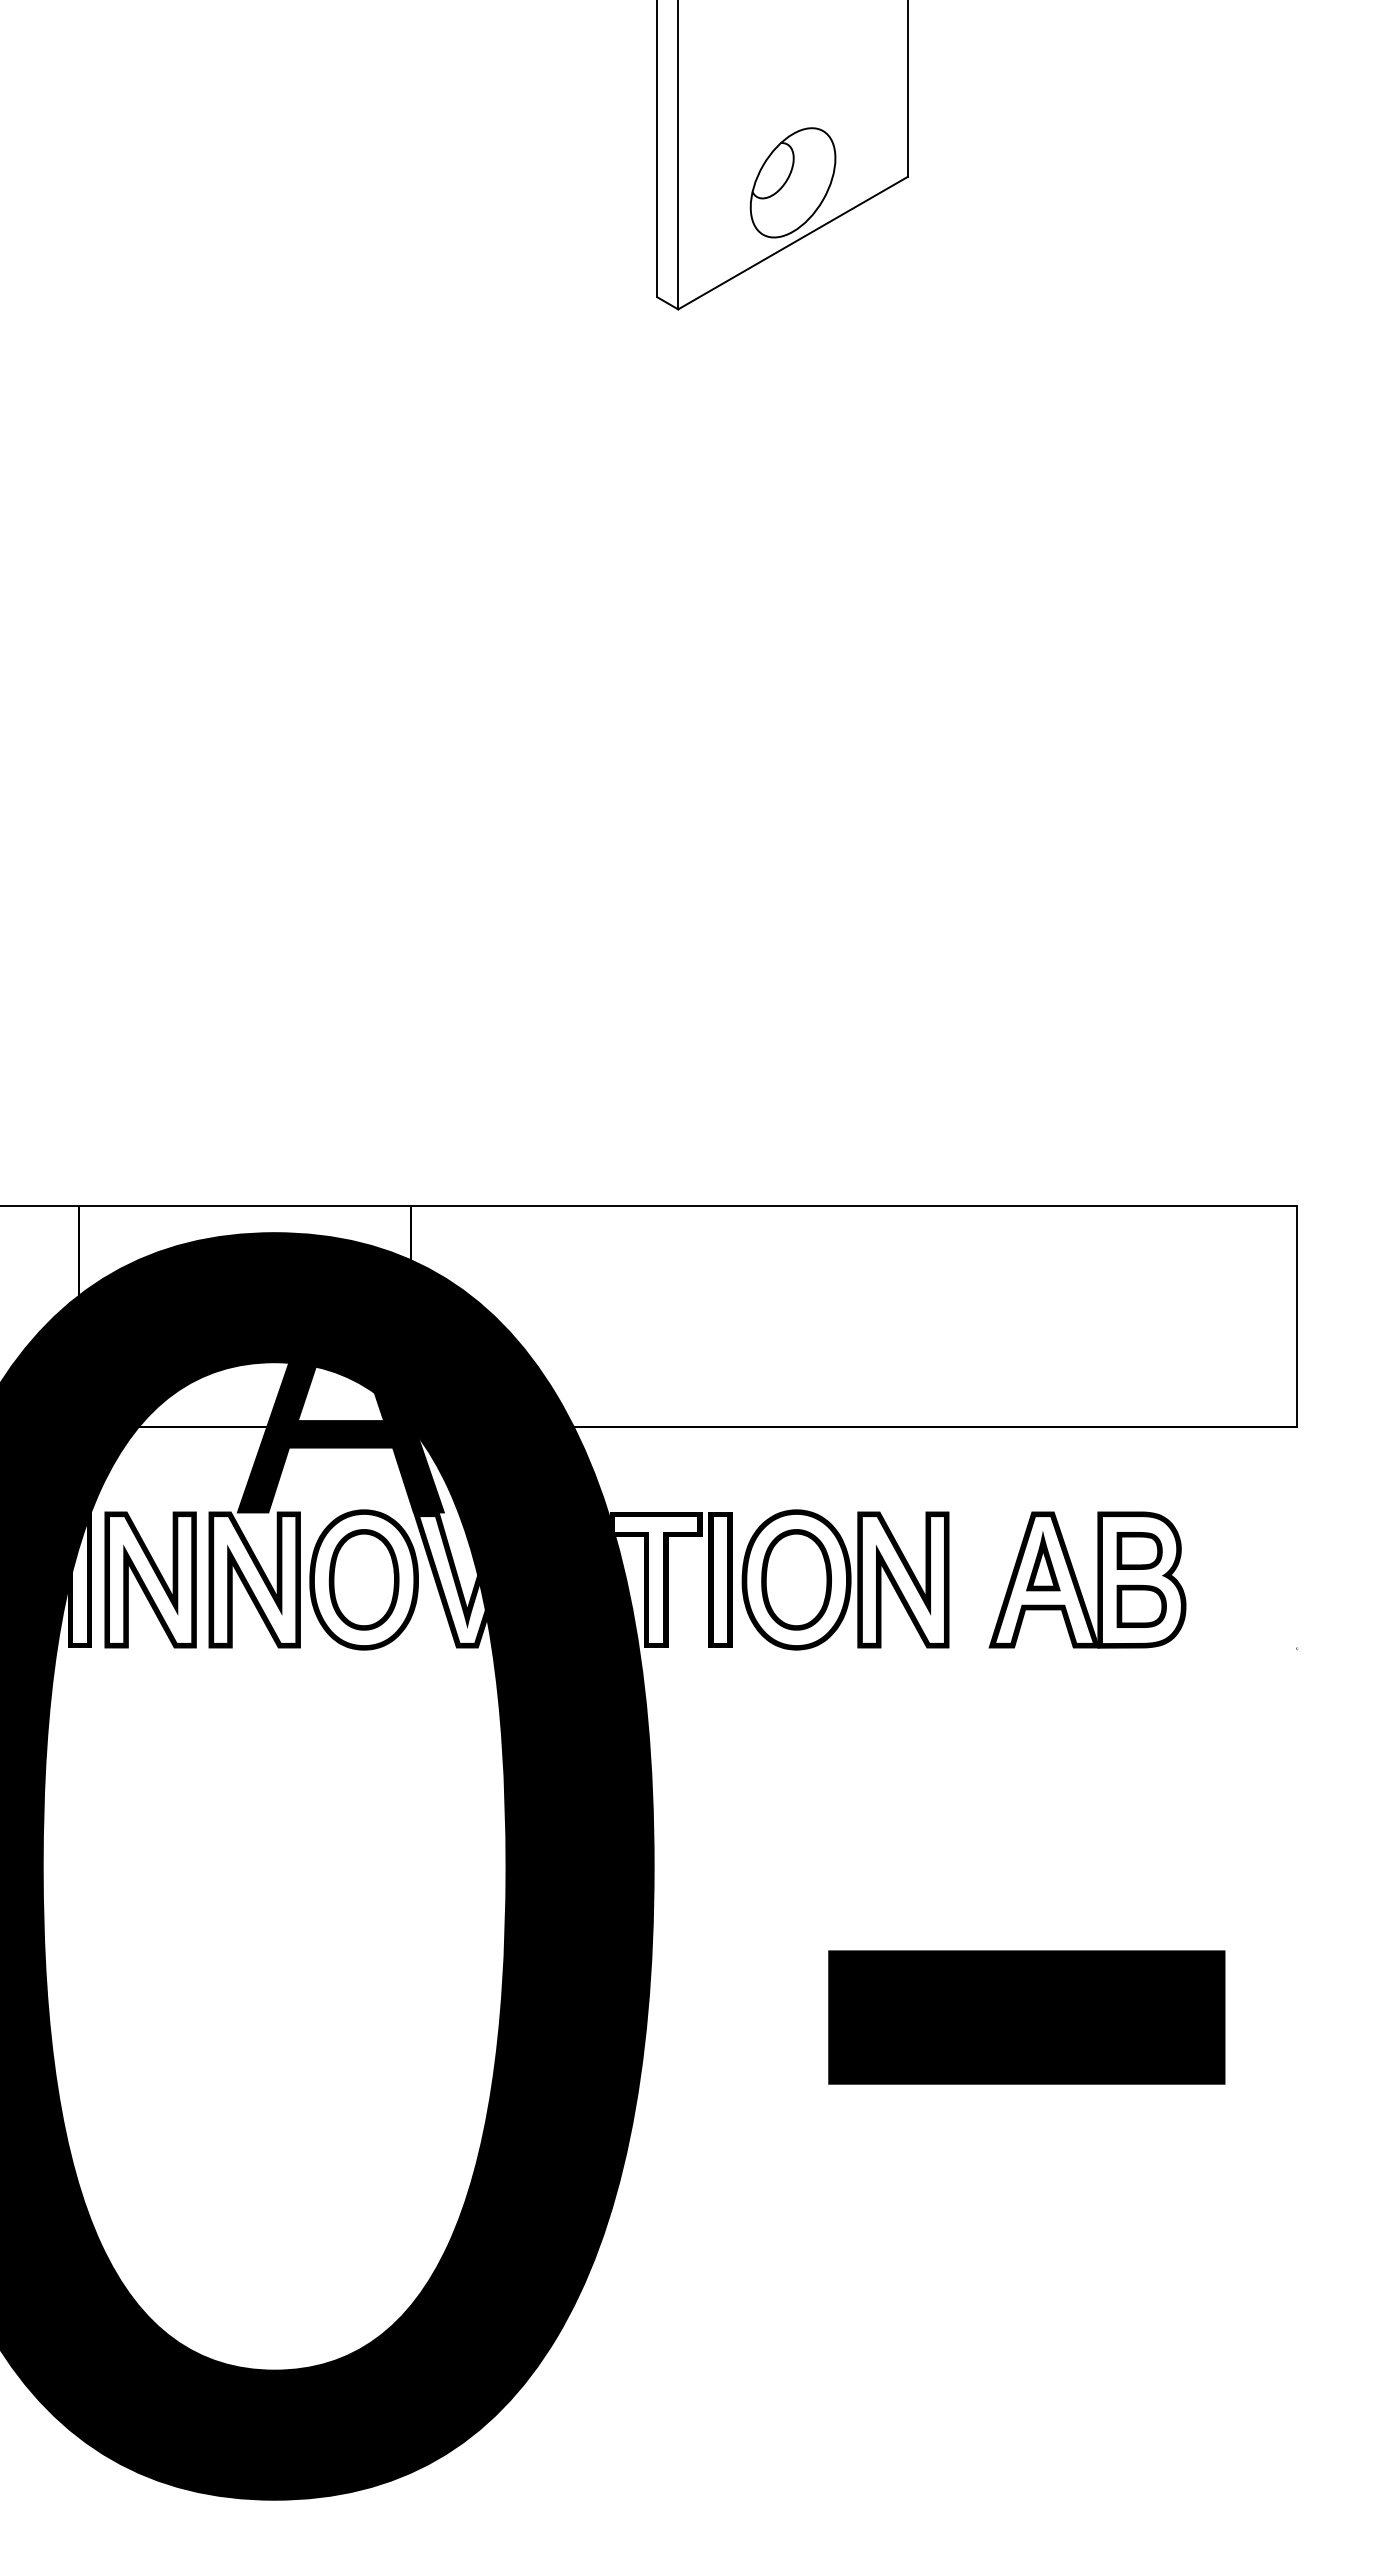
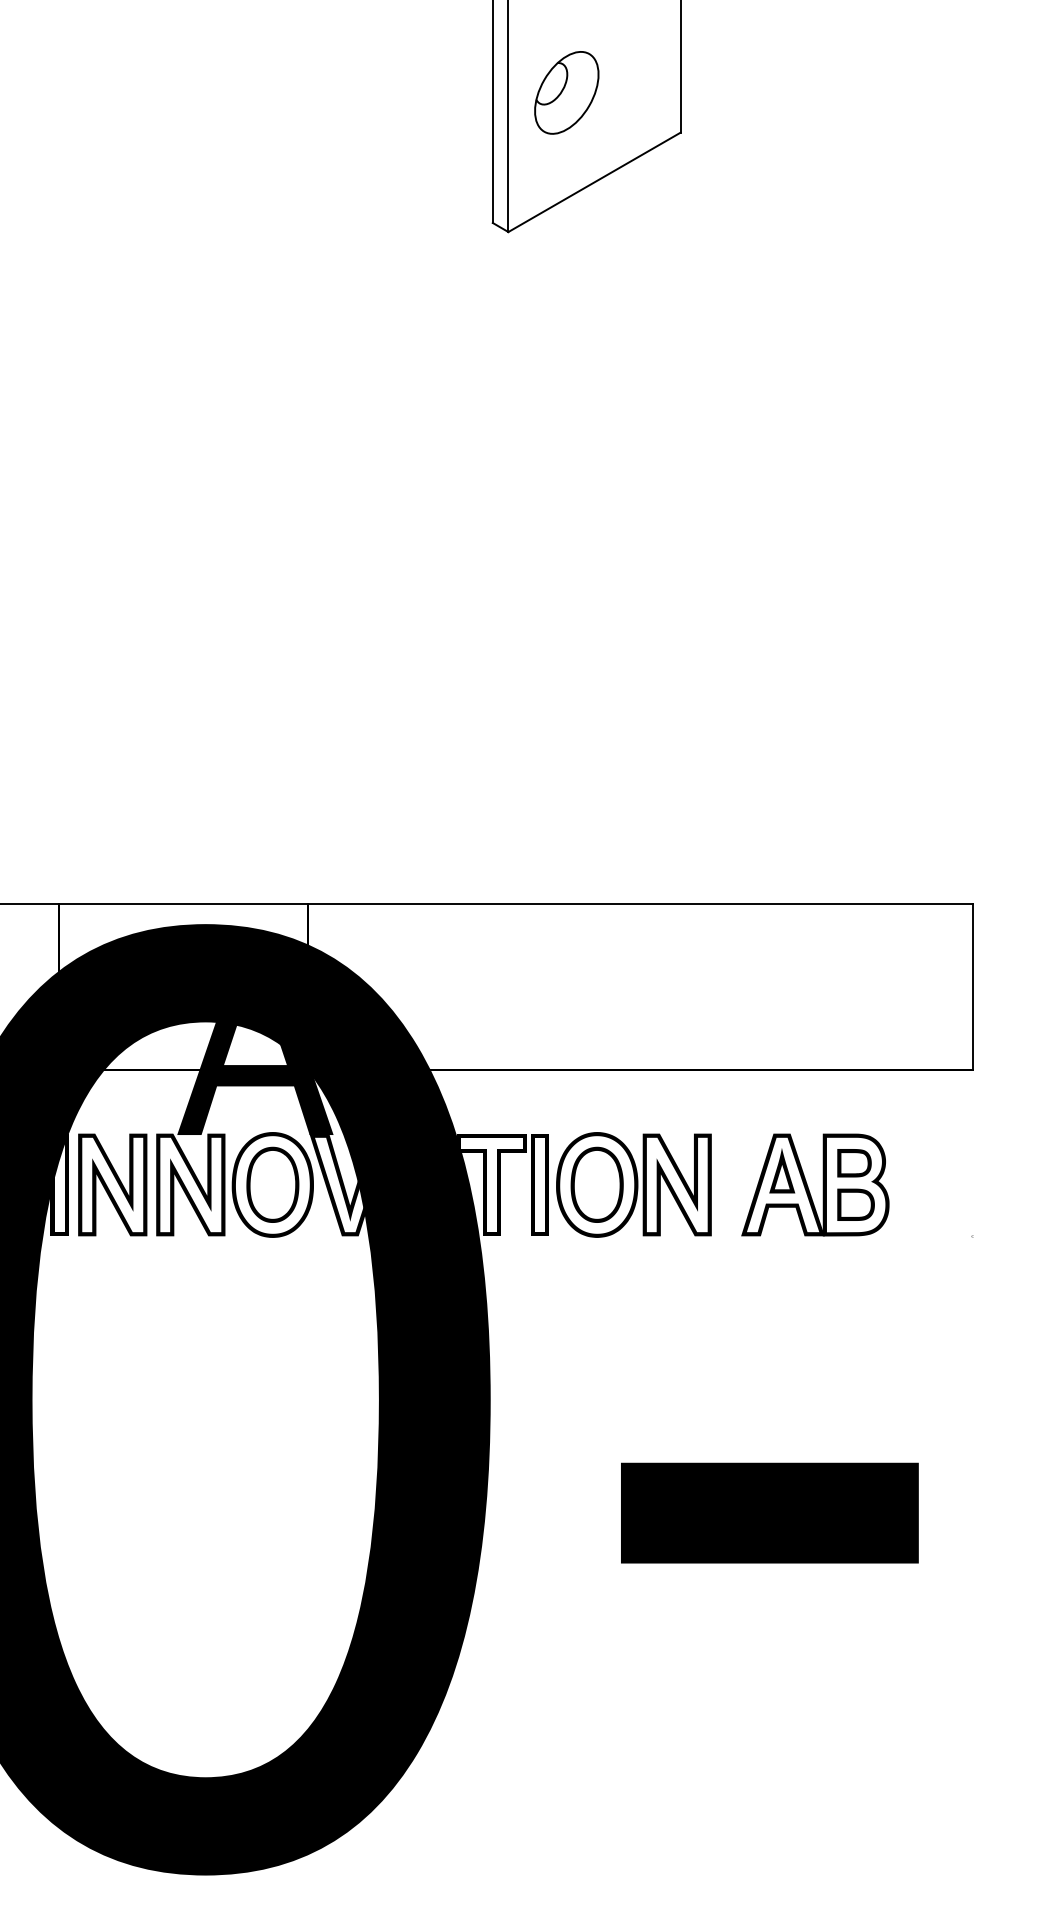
part: (792, 182) -> (566, 92), moved

